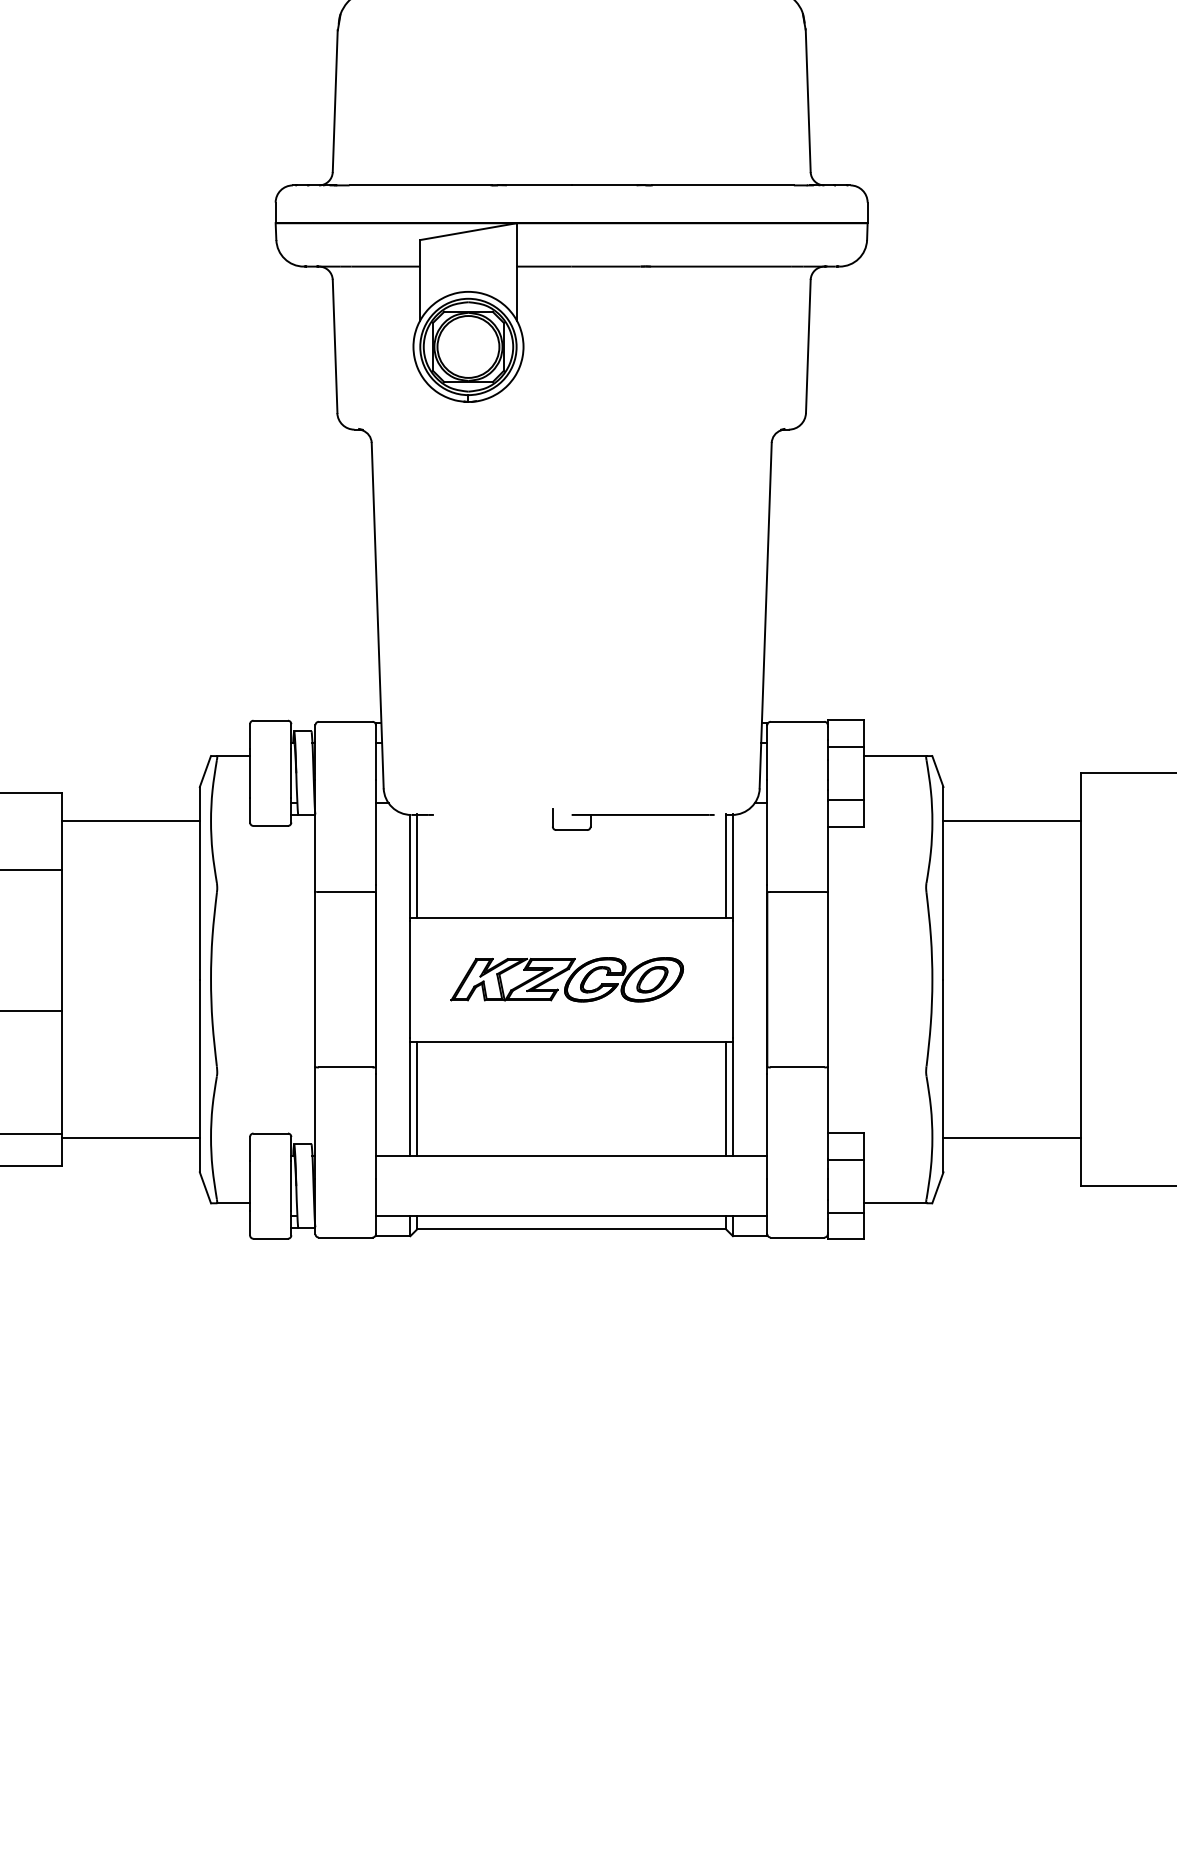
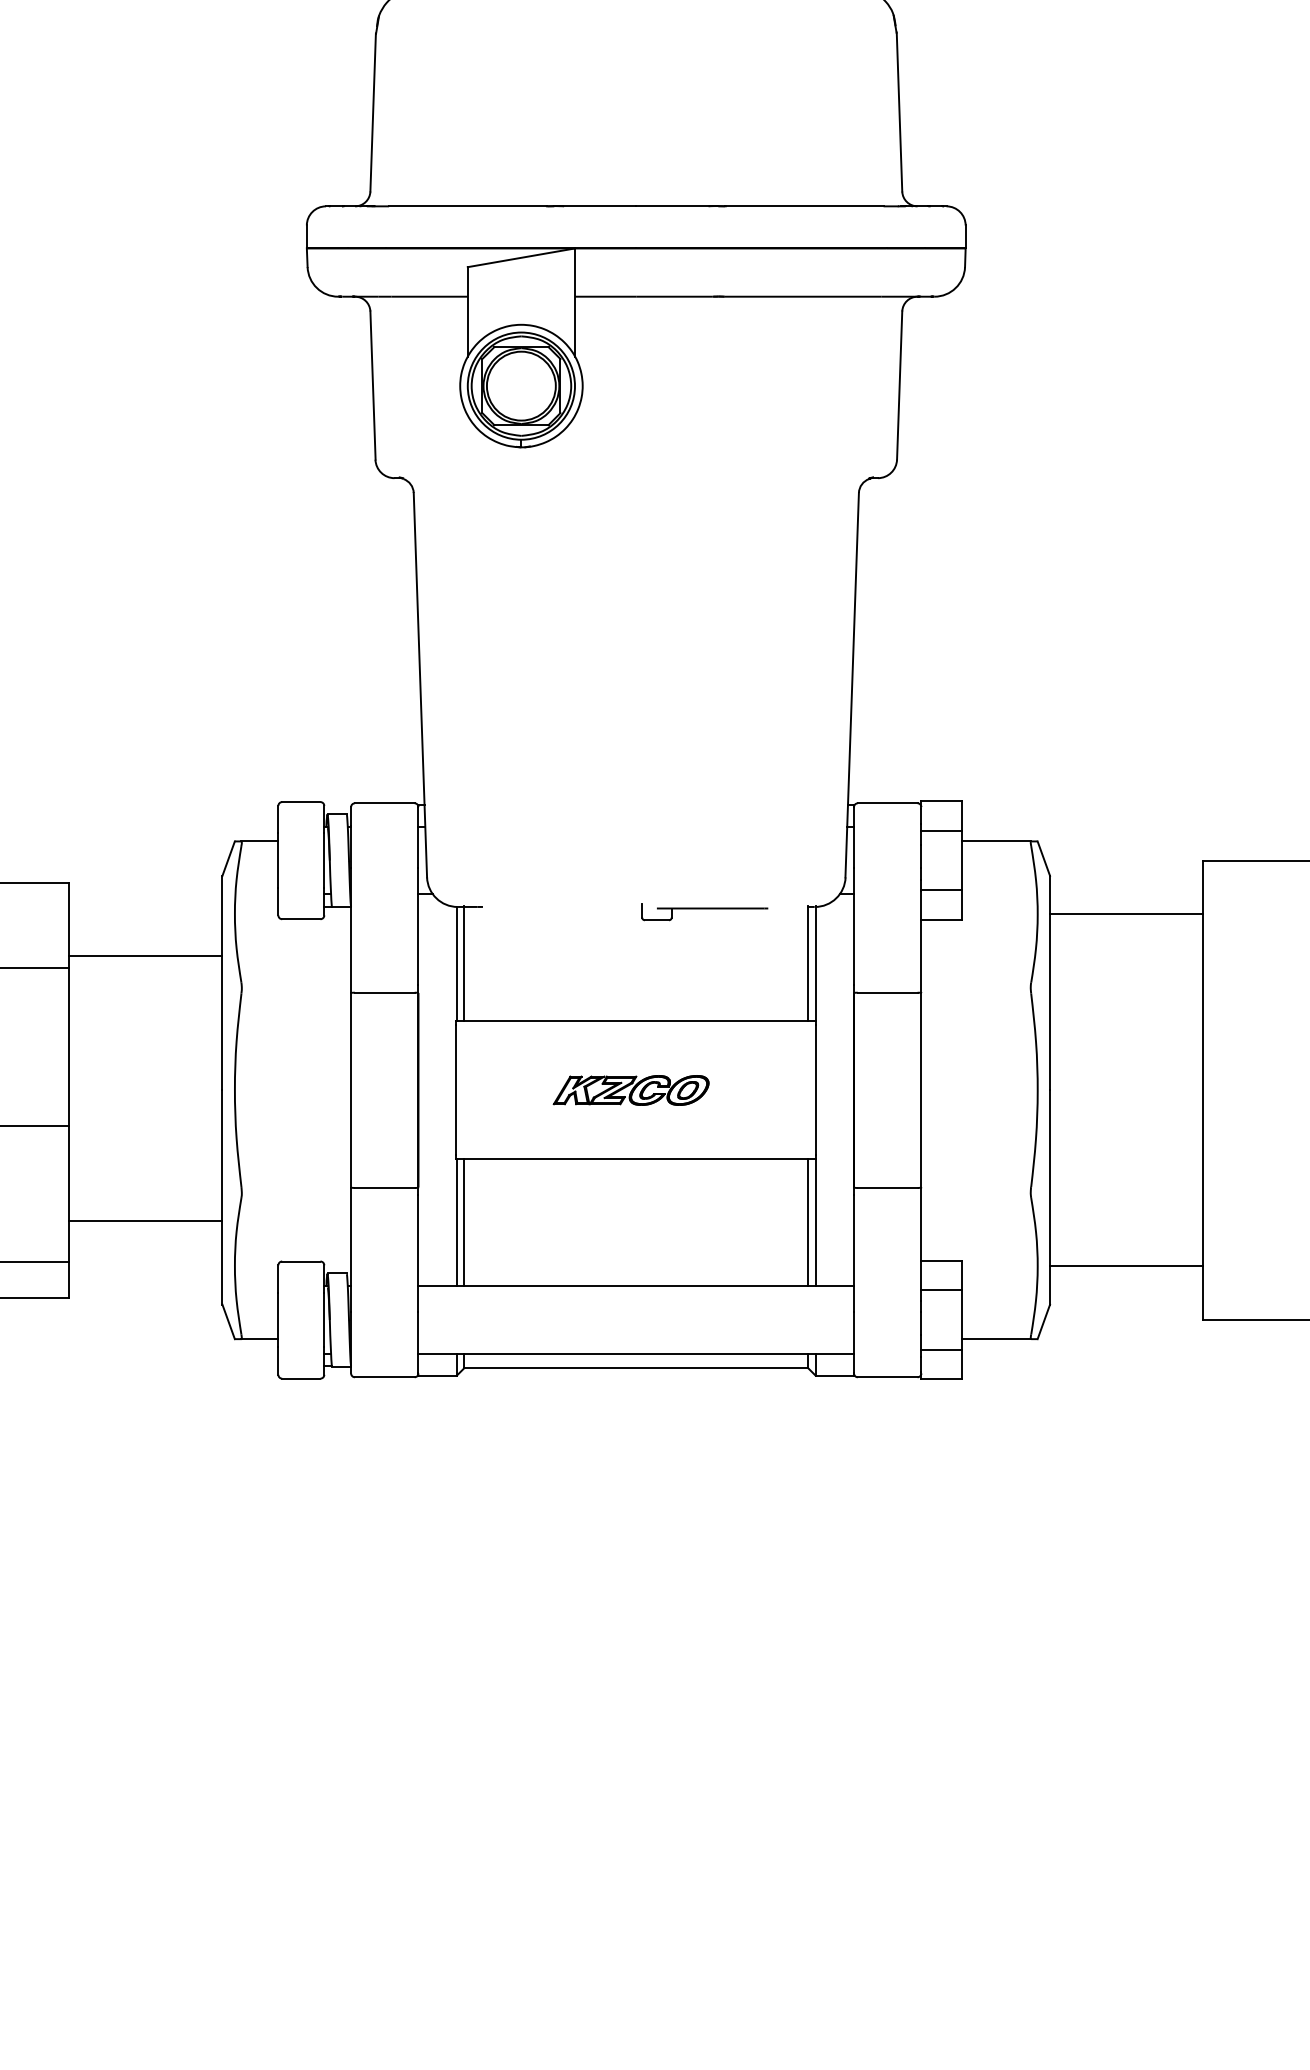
part: (633, 819) -> (705, 912), size x0.7
line: (130, 821) -> (145, 956), moved
part: (566, 979) -> (630, 1090), size x0.6
line: (130, 1137) -> (145, 1220), moved

